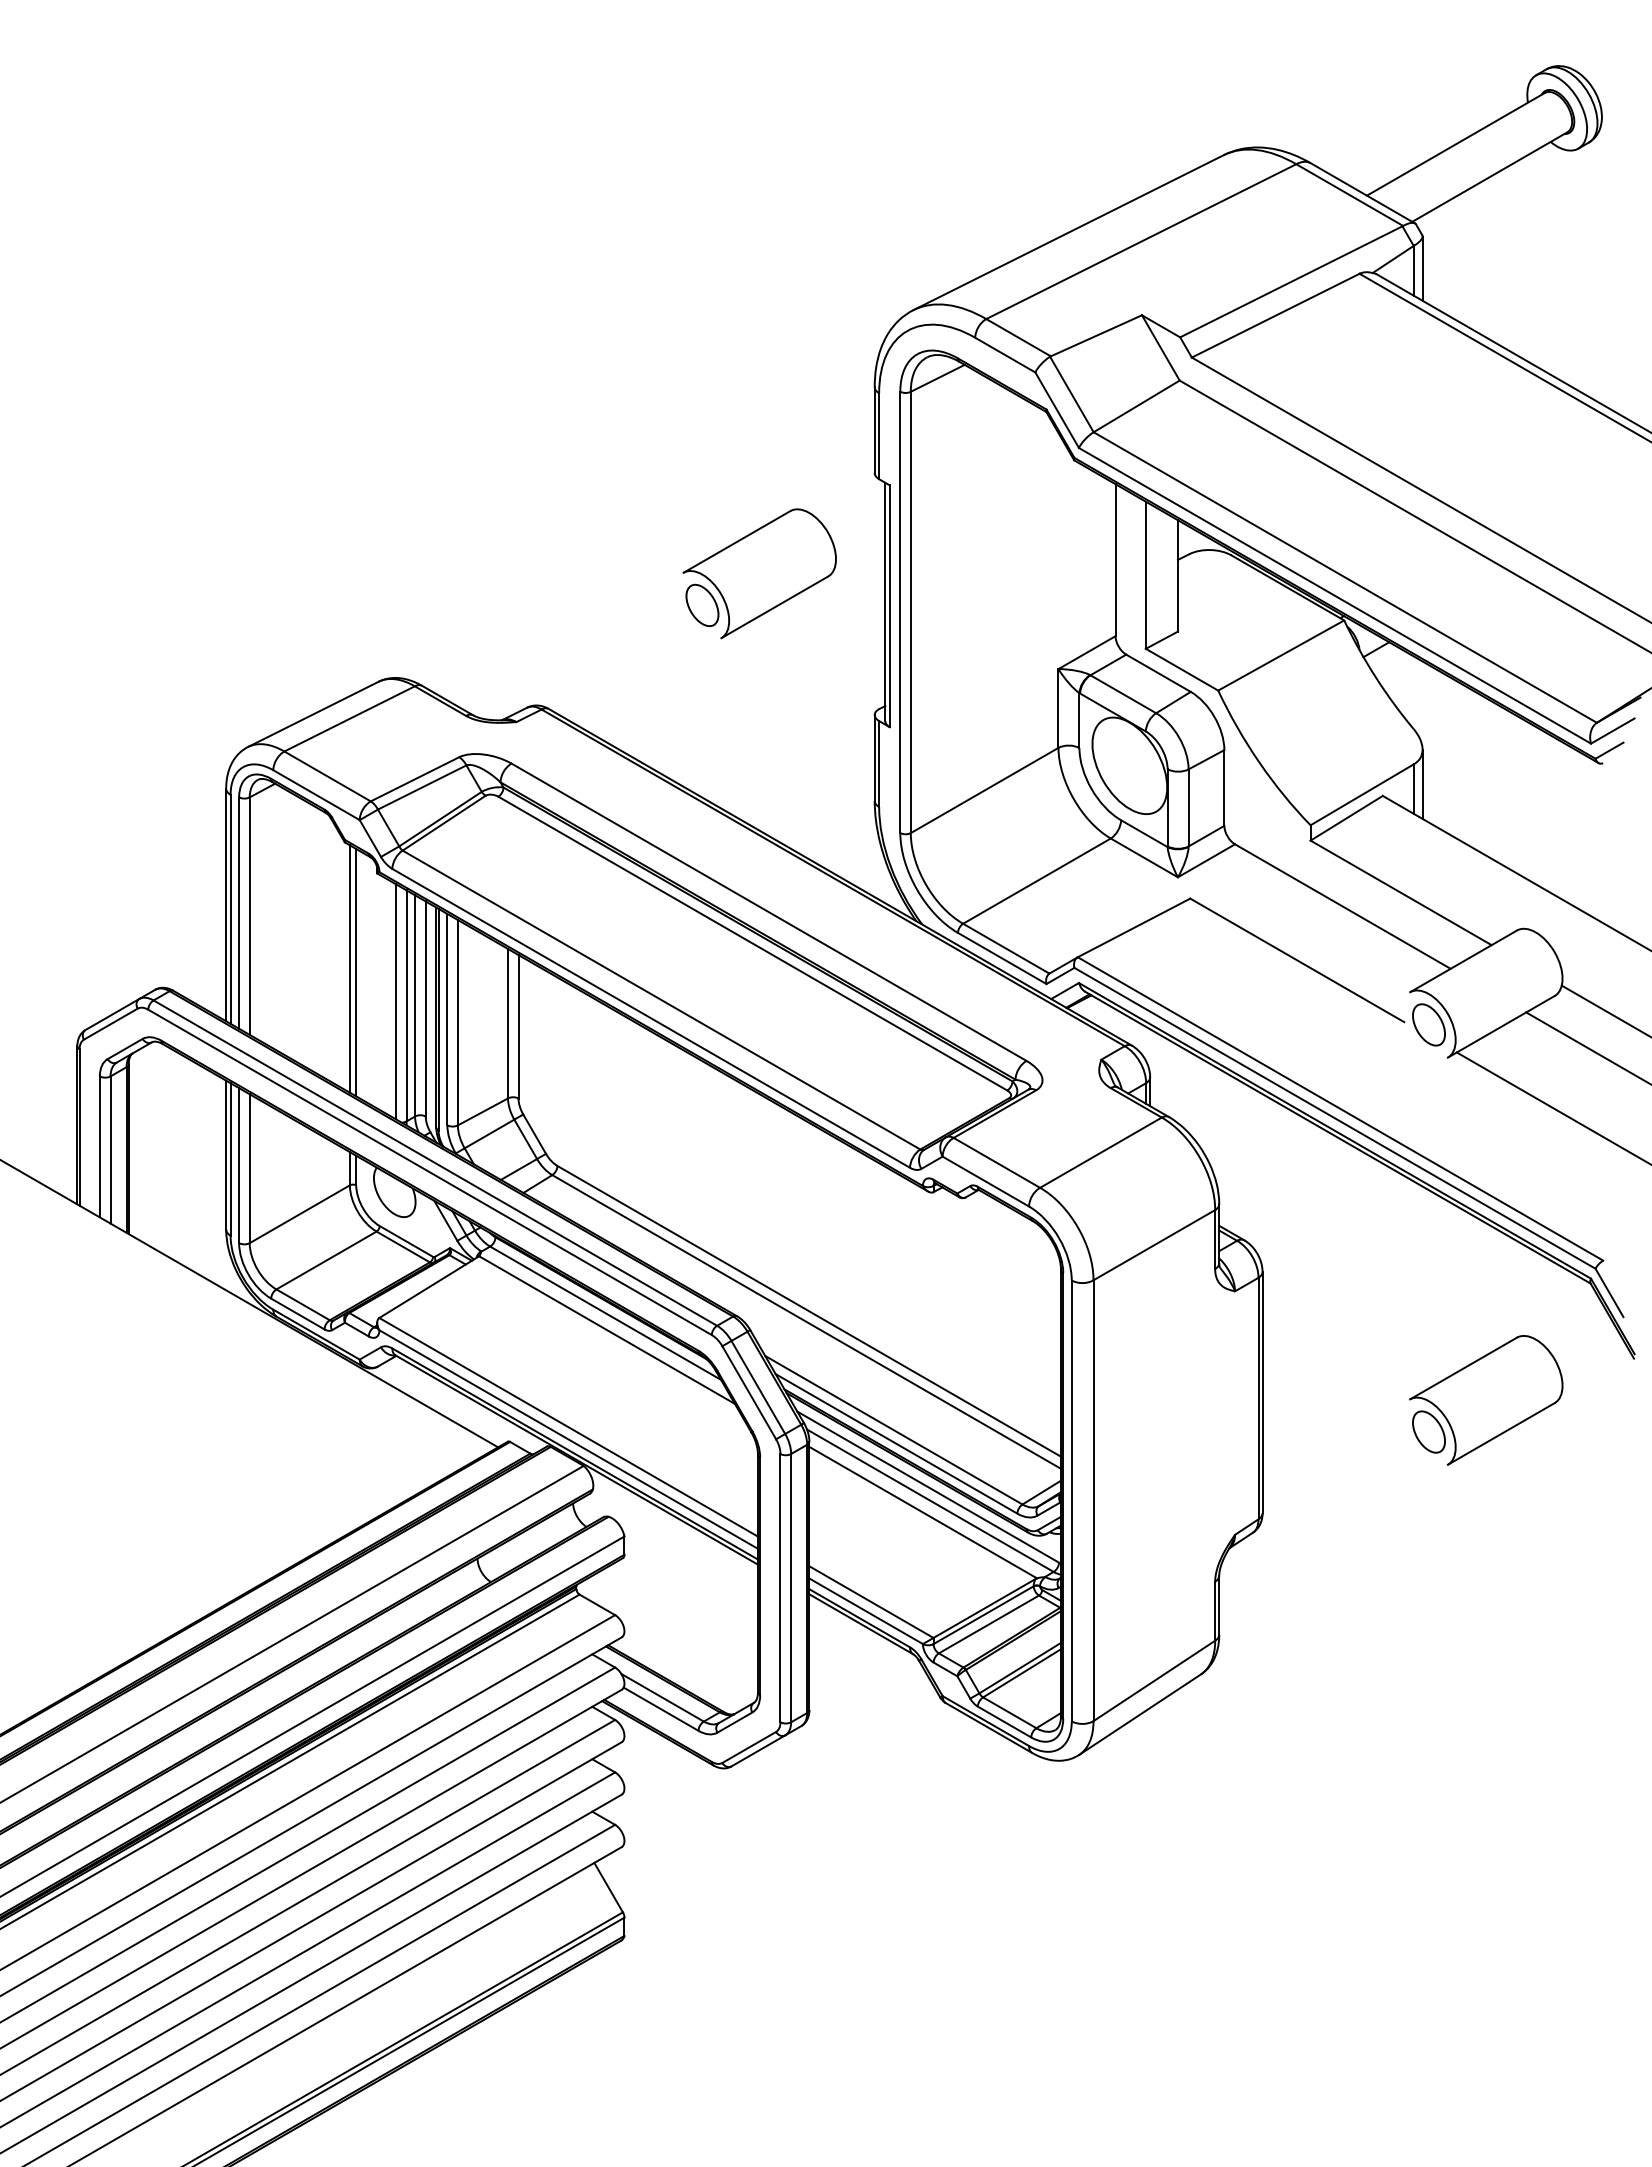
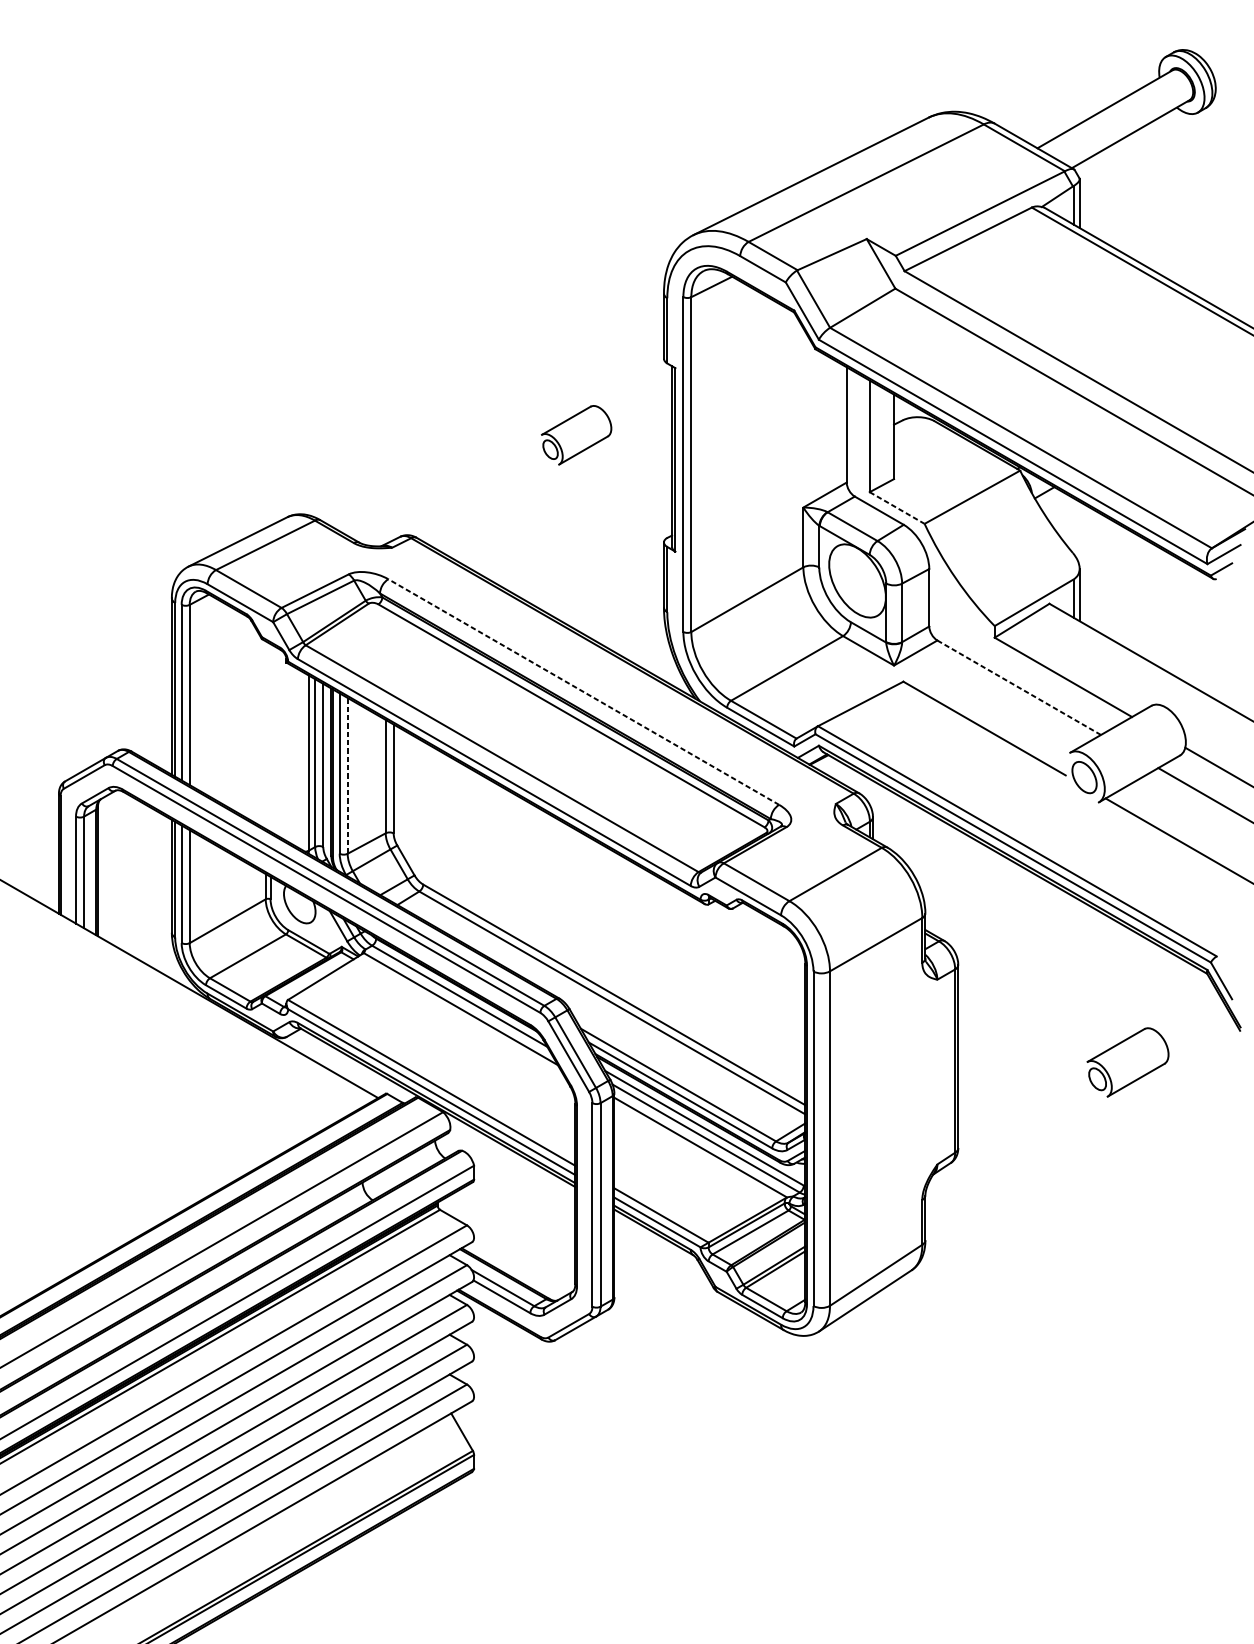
part: (759, 573) -> (576, 435), size x0.6
line: (1182, 669) -> (897, 507), solid -> dashed
line: (1342, 906) -> (1018, 687), solid -> dashed
line: (768, 912) -> (583, 692), solid -> dashed
line: (349, 968) -> (265, 734), removed
line: (356, 972) -> (270, 737), removed
line: (395, 1001) -> (300, 759), removed
line: (457, 1022) -> (347, 775), solid -> dashed
part: (1486, 1400) -> (1128, 1062), size x0.7

